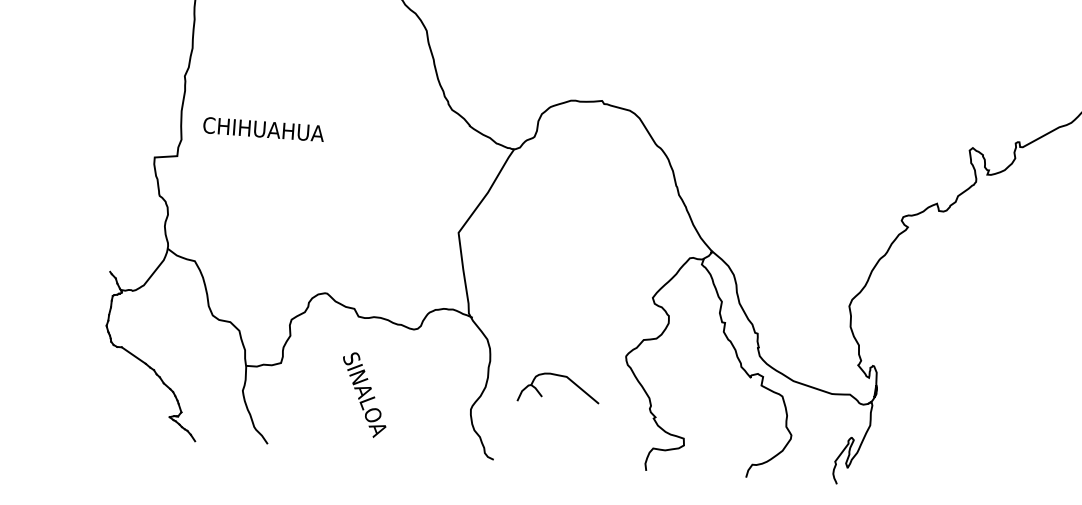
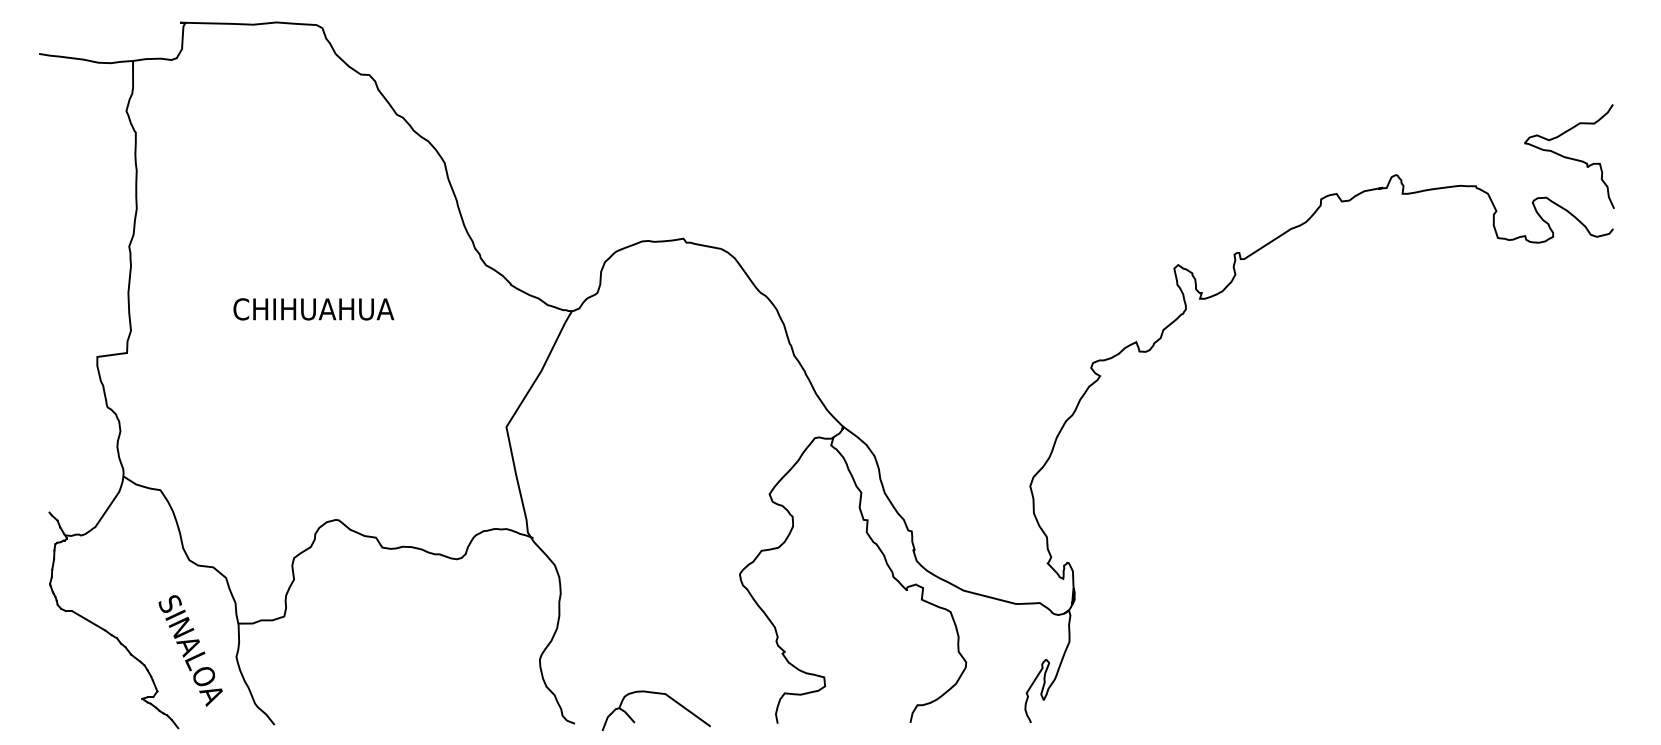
text: (263, 129) -> (313, 309), moved
part: (560, 376) -> (657, 694), moved
text: (364, 394) -> (190, 650), moved

